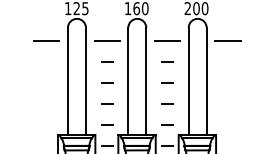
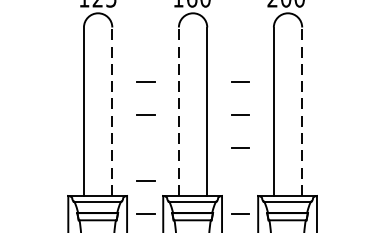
line: (46, 41) -> (50, 48), removed
line: (106, 41) -> (144, 48), removed
line: (167, 41) -> (240, 48), removed
line: (227, 41) -> (334, 48), removed
line: (85, 81) -> (111, 111), solid -> dashed
line: (128, 81) -> (179, 111), solid -> dashed
line: (206, 81) -> (301, 111), solid -> dashed
line: (107, 103) -> (146, 146), removed
line: (167, 124) -> (240, 179), removed

